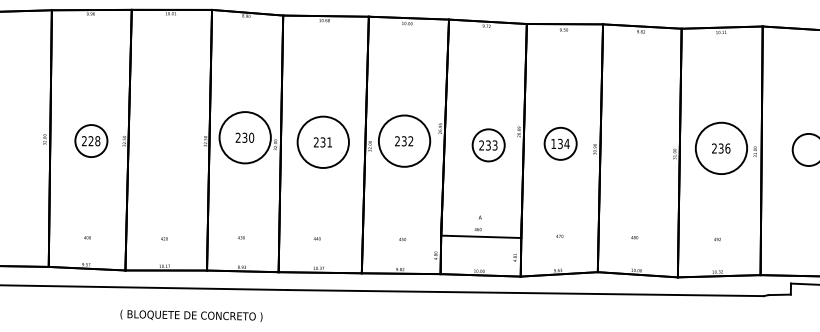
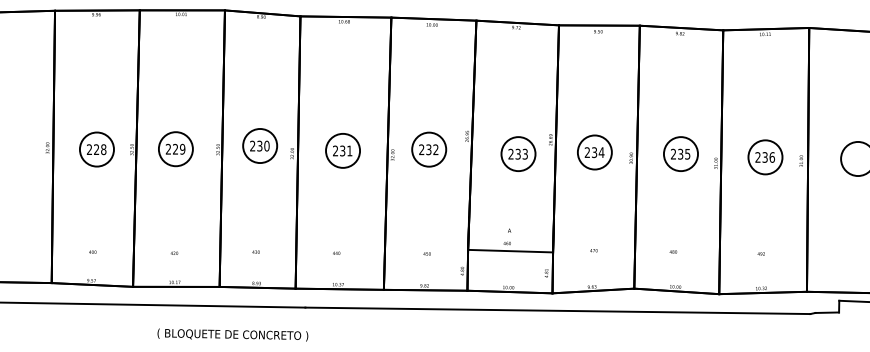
circle: (245, 137) -> (260, 145), size x0.62
part: (165, 140) -> (175, 148), added
circle: (404, 141) -> (429, 150), size x0.62
circle: (323, 142) -> (343, 151), size x0.62
text: (553, 143) -> (587, 152), 134 -> 234
part: (641, 145) -> (680, 154), added
circle: (721, 148) -> (765, 157), size x0.62
text: (191, 315) -> (232, 334), moved

